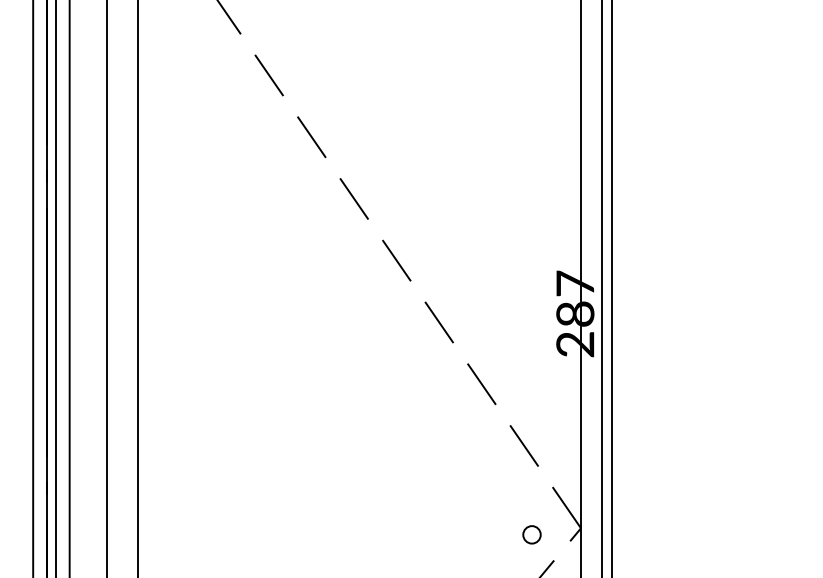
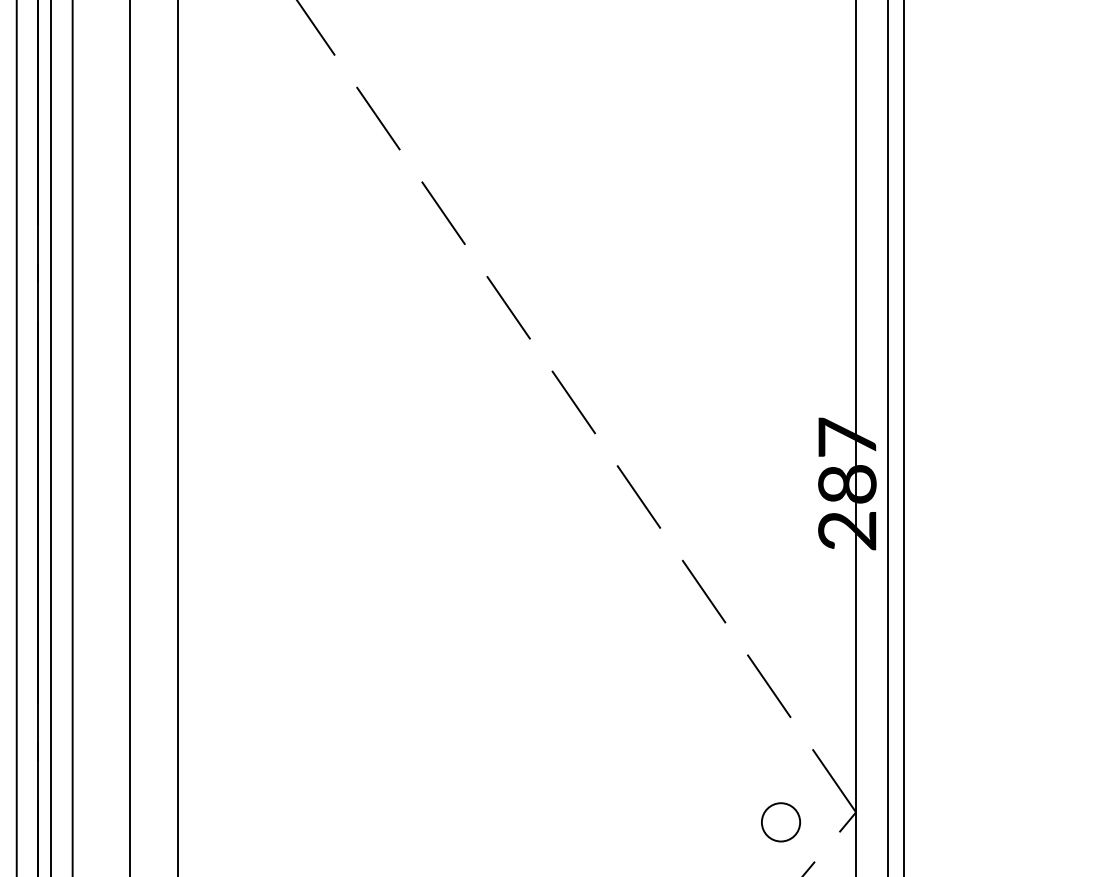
circle: (531, 534) -> (780, 821), size x1.43

